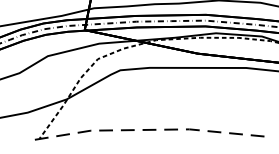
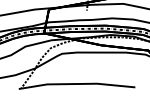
line: (148, 130) -> (76, 84), dashed -> solid

